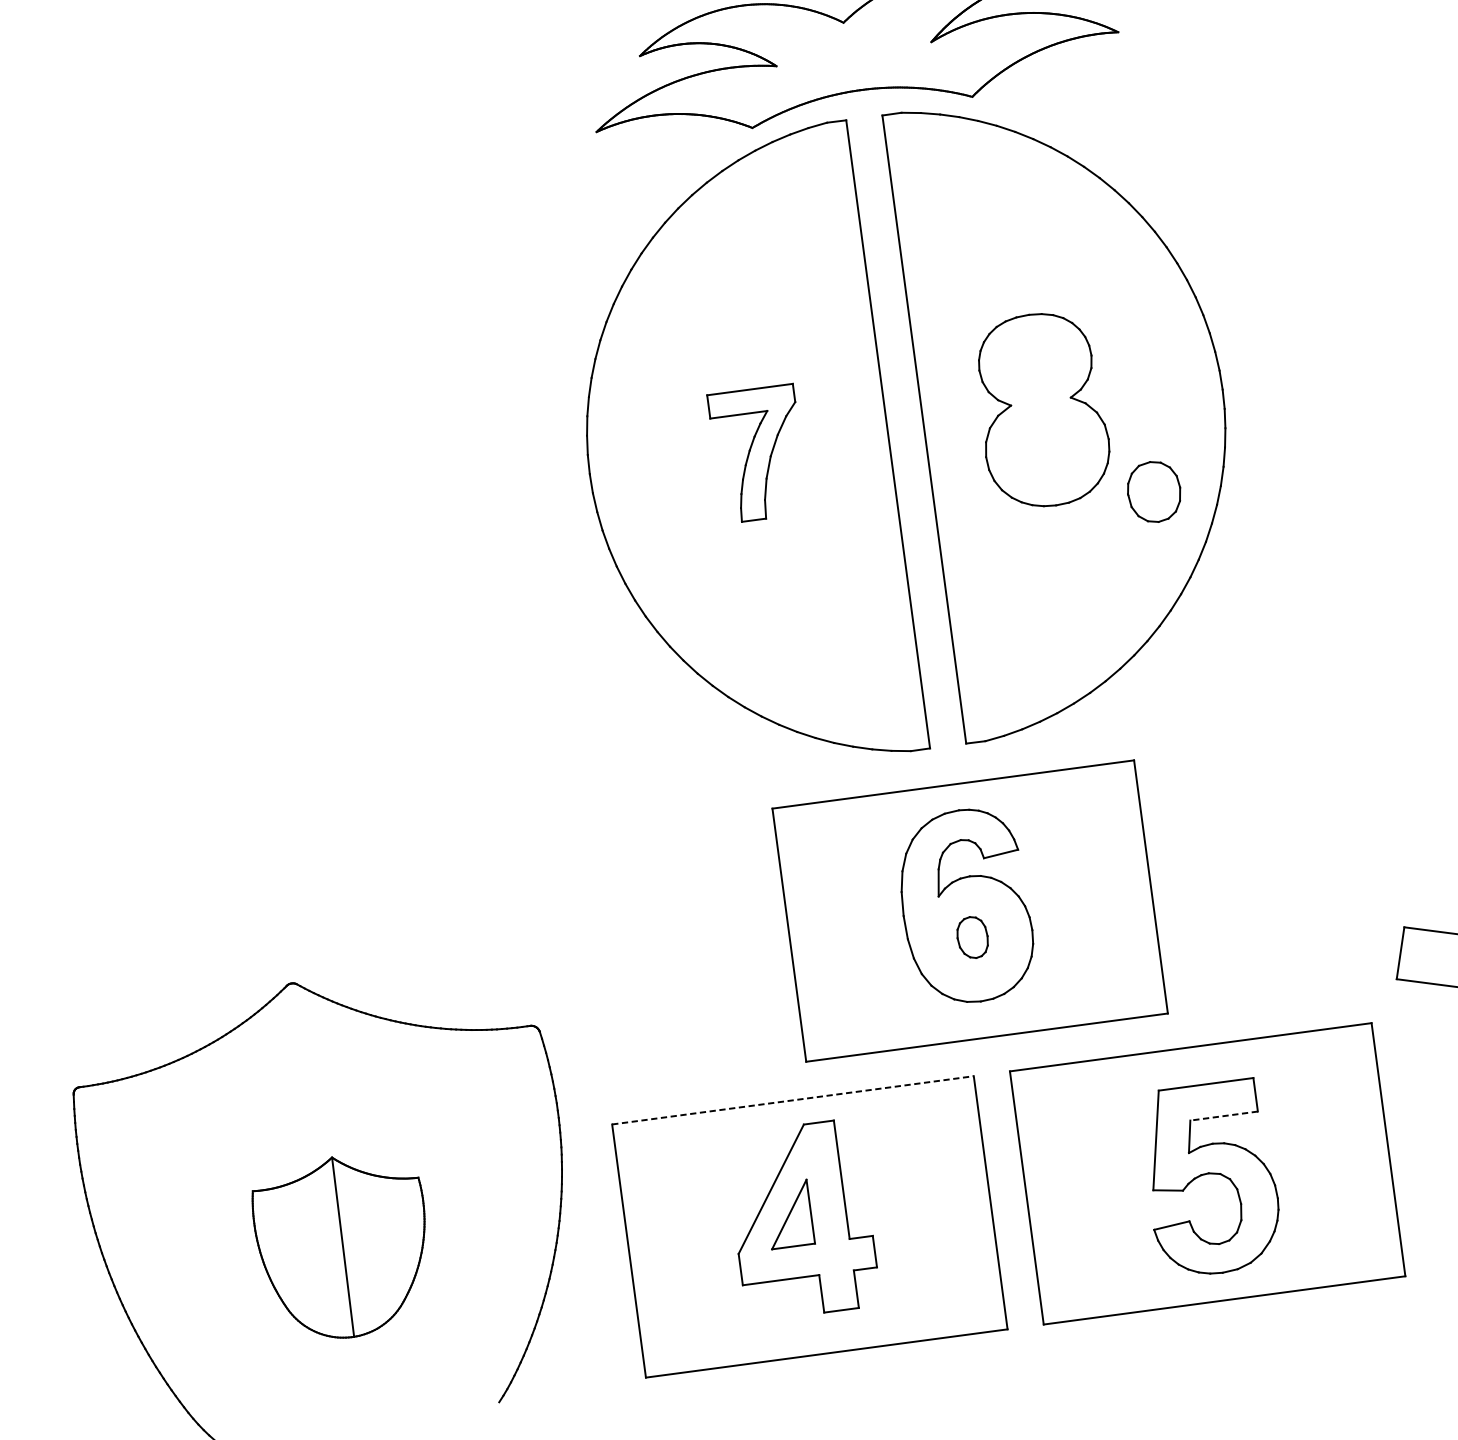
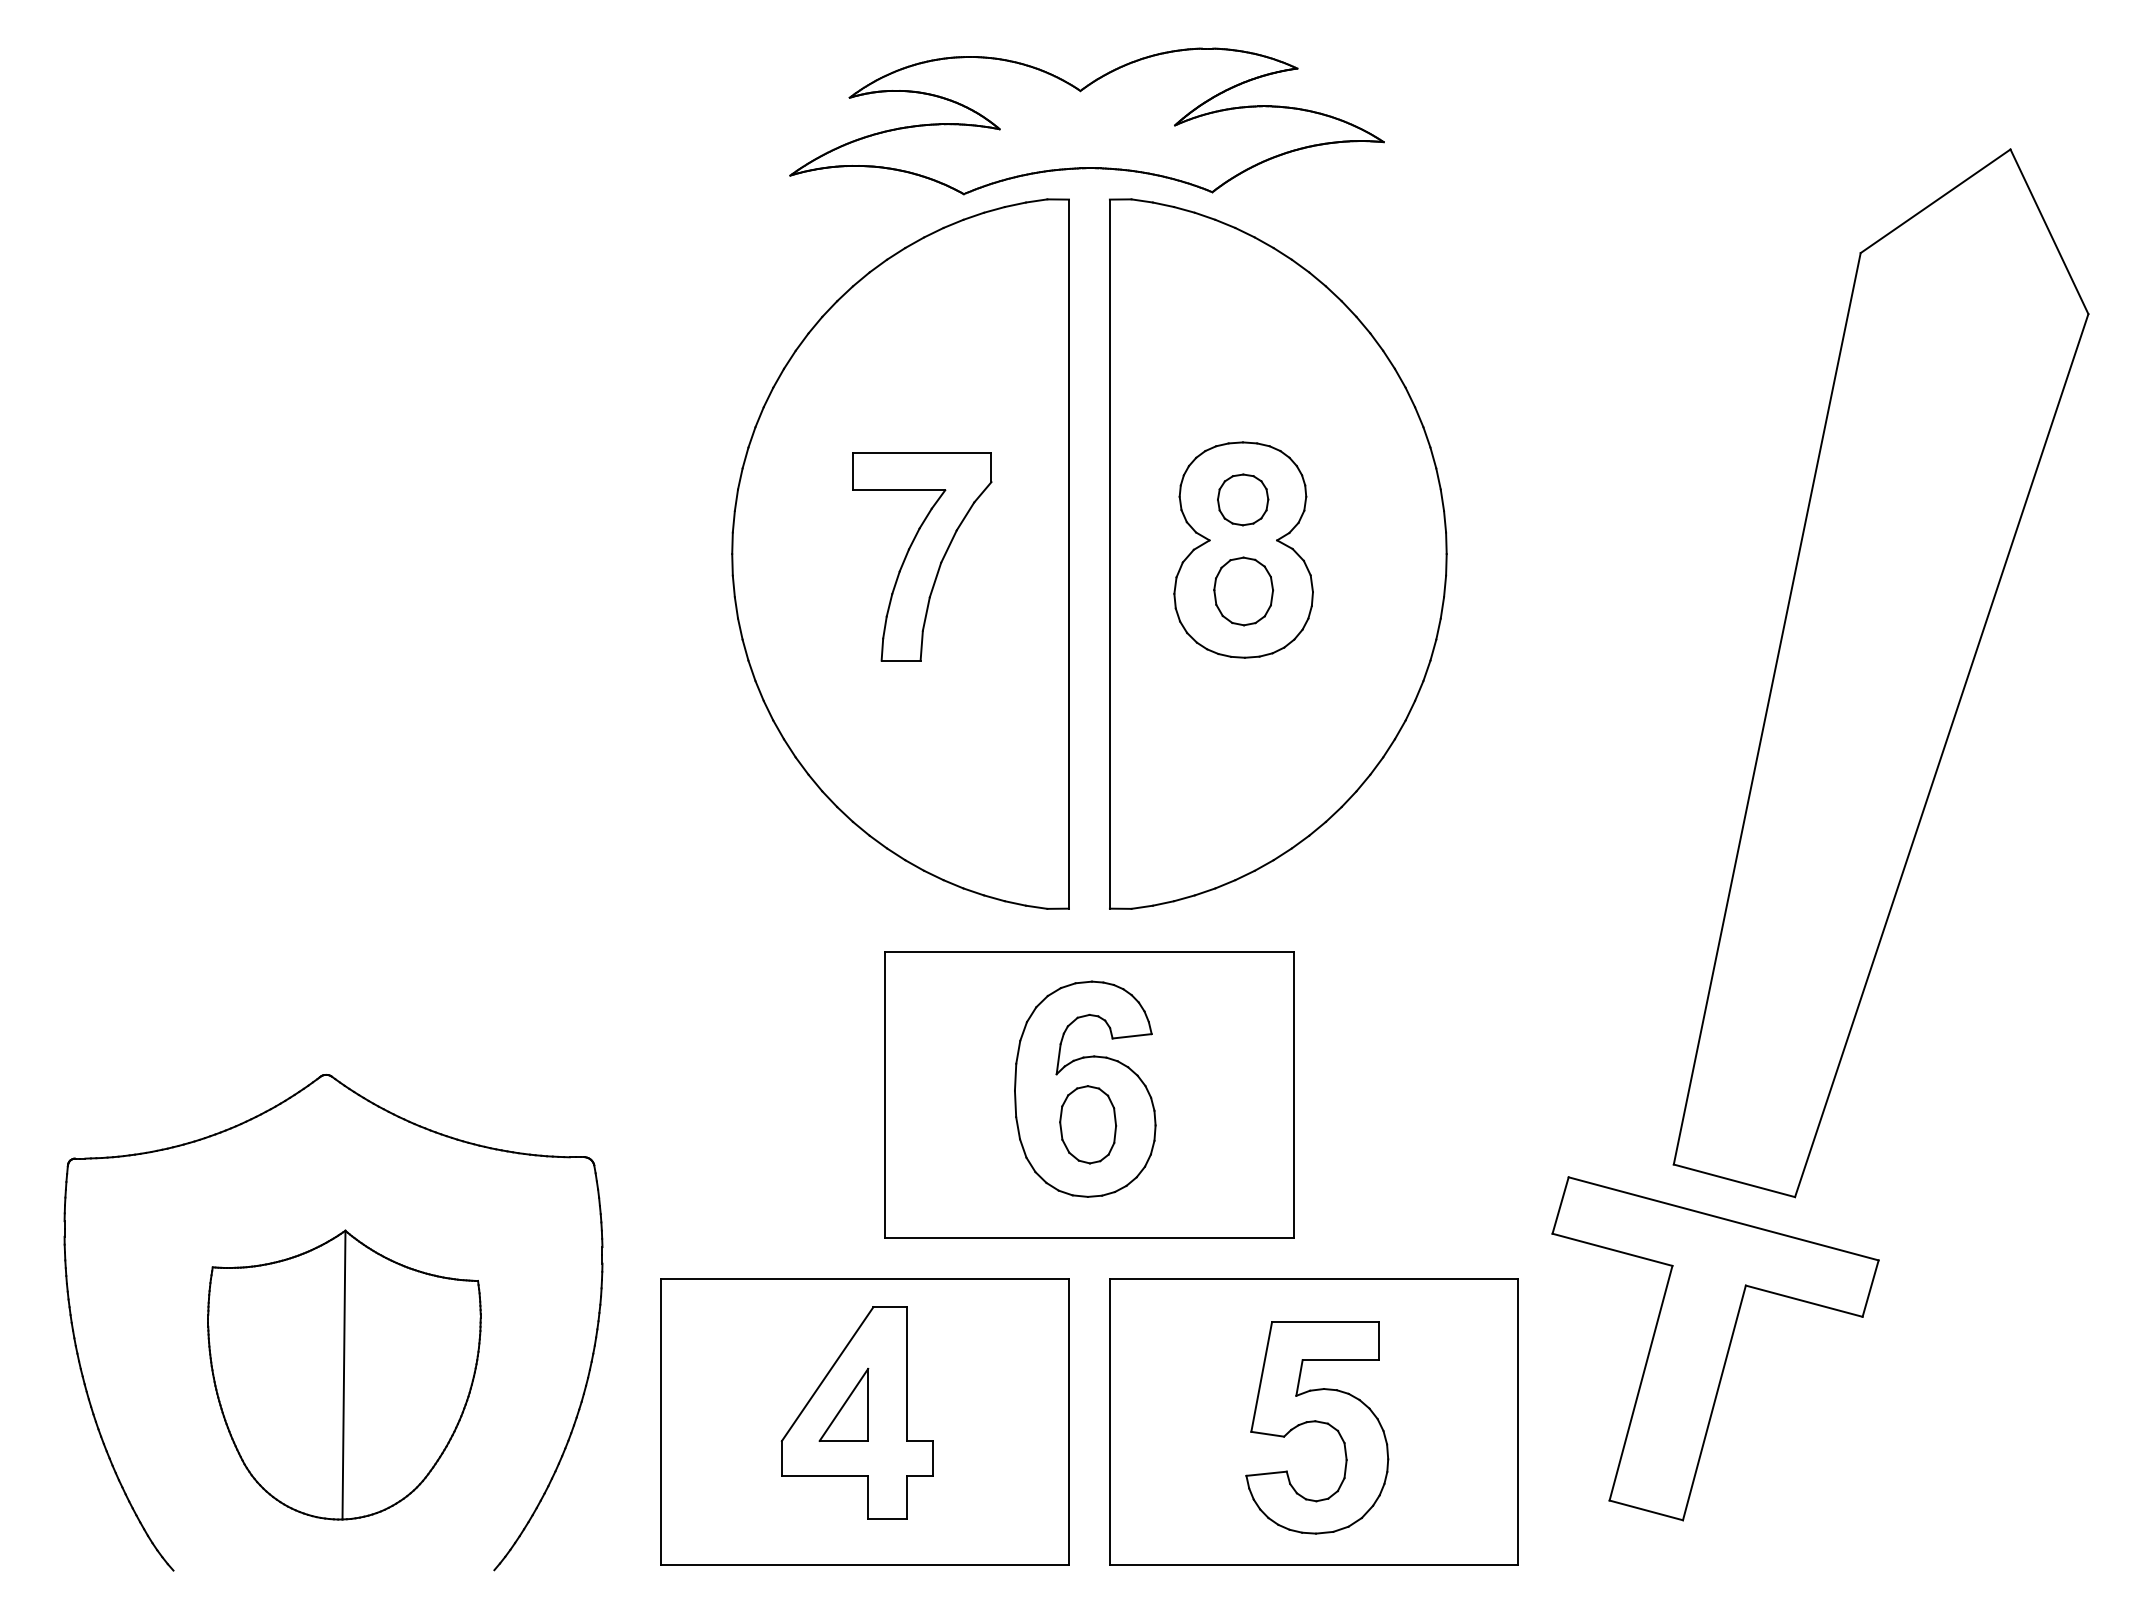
part: (1036, 365) -> (1243, 499), added
part: (758, 453) -> (922, 556), size x1.43
part: (1154, 492) -> (1243, 591), moved
part: (972, 937) -> (1088, 1124), size x1.67
line: (793, 1100) -> (865, 1278), dashed -> solid
line: (1223, 1116) -> (1340, 1360), dashed -> solid
part: (343, 1246) -> (344, 1374), size x1.43

